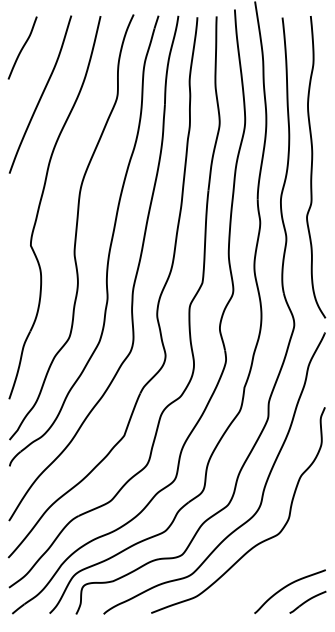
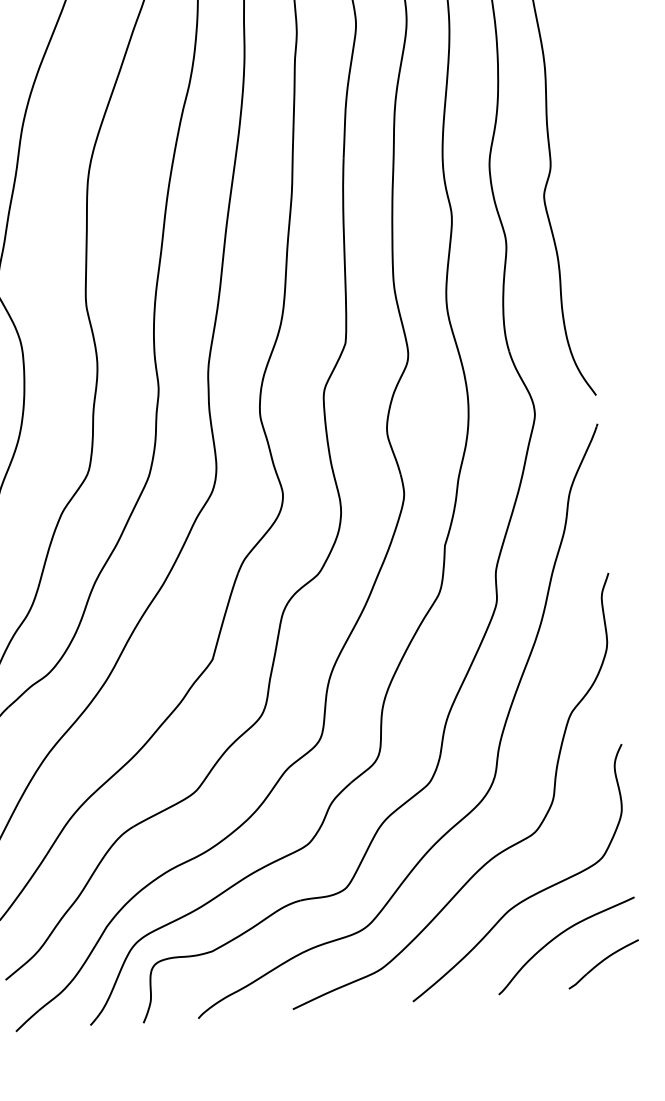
curve: (274, 564) -> (531, 893), added

